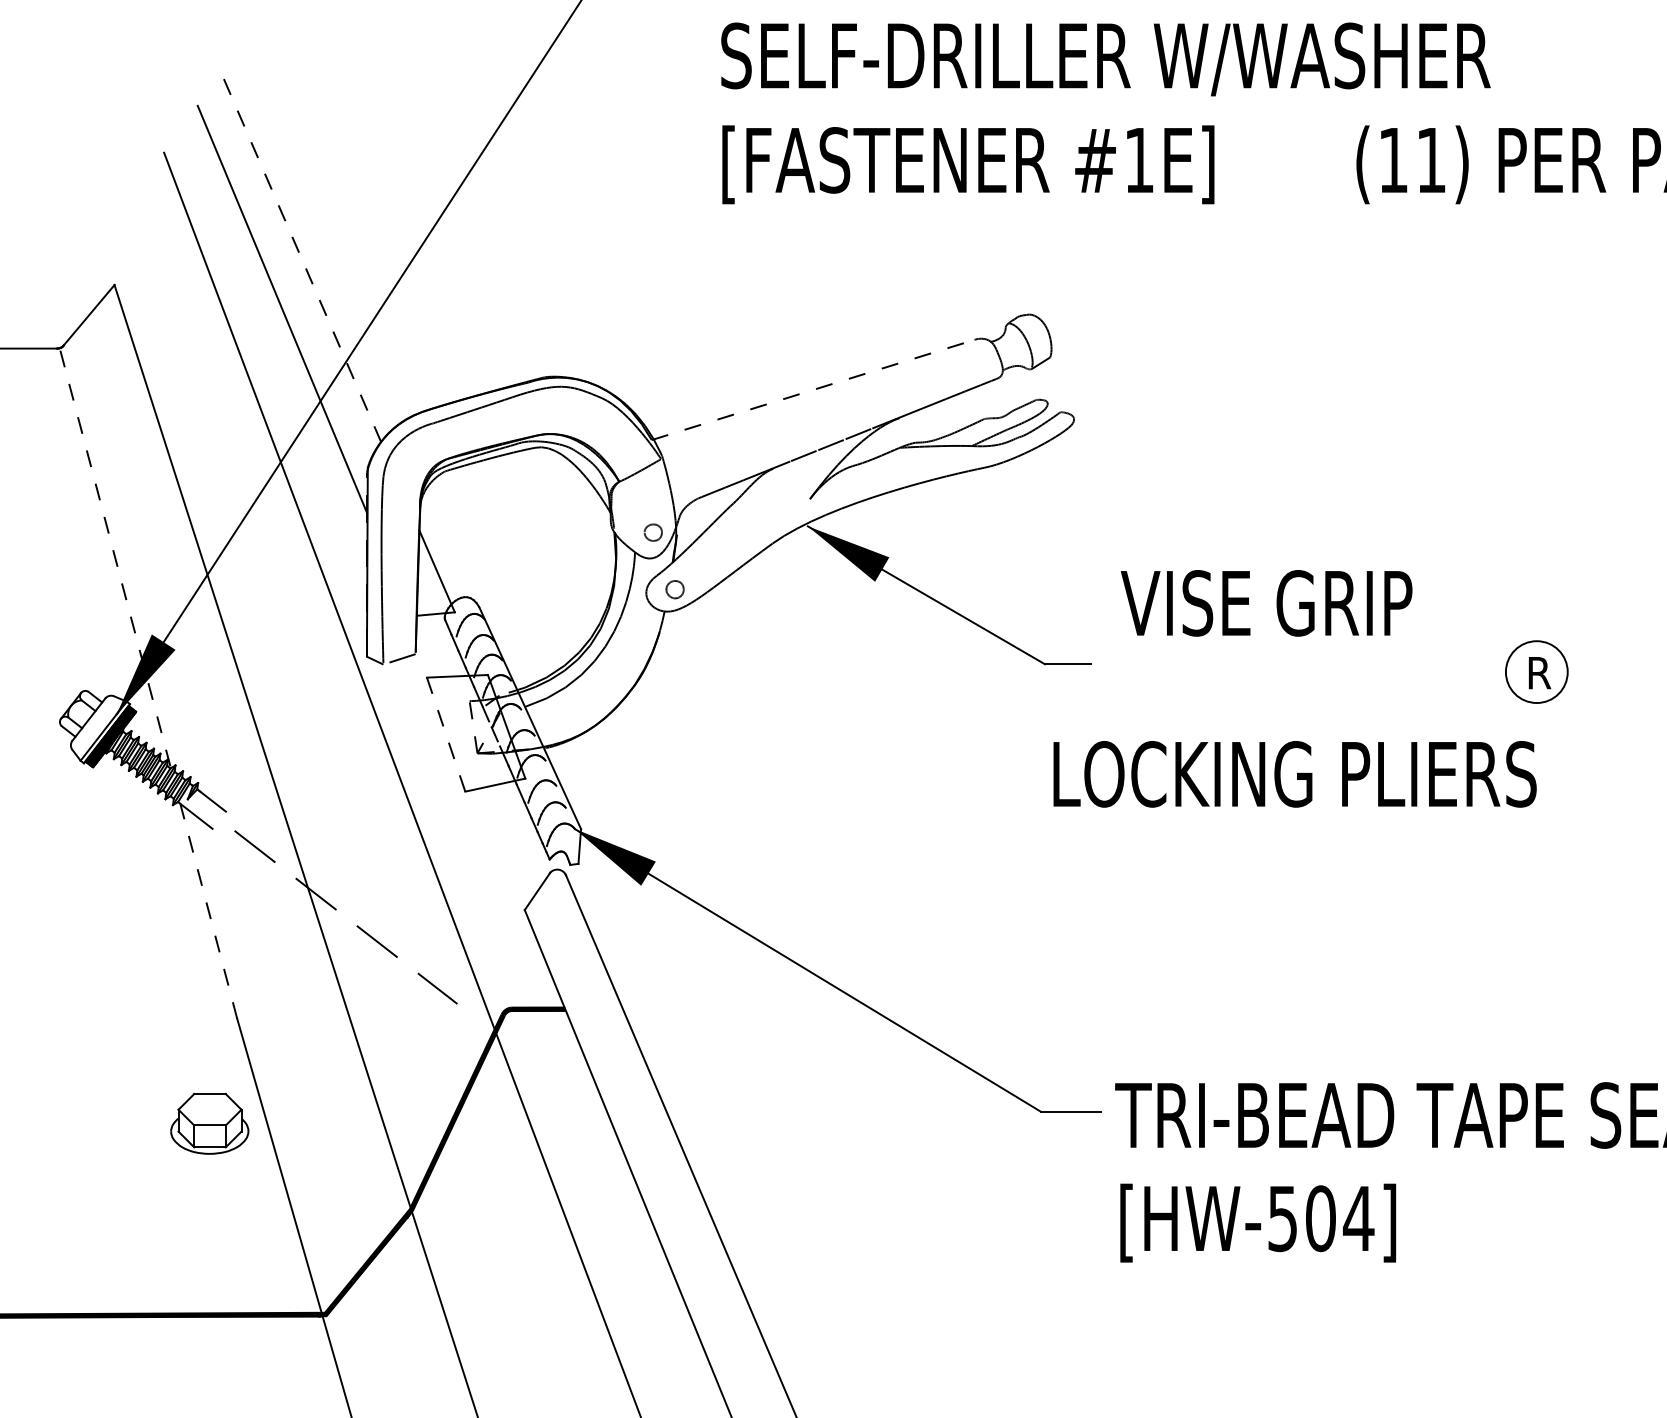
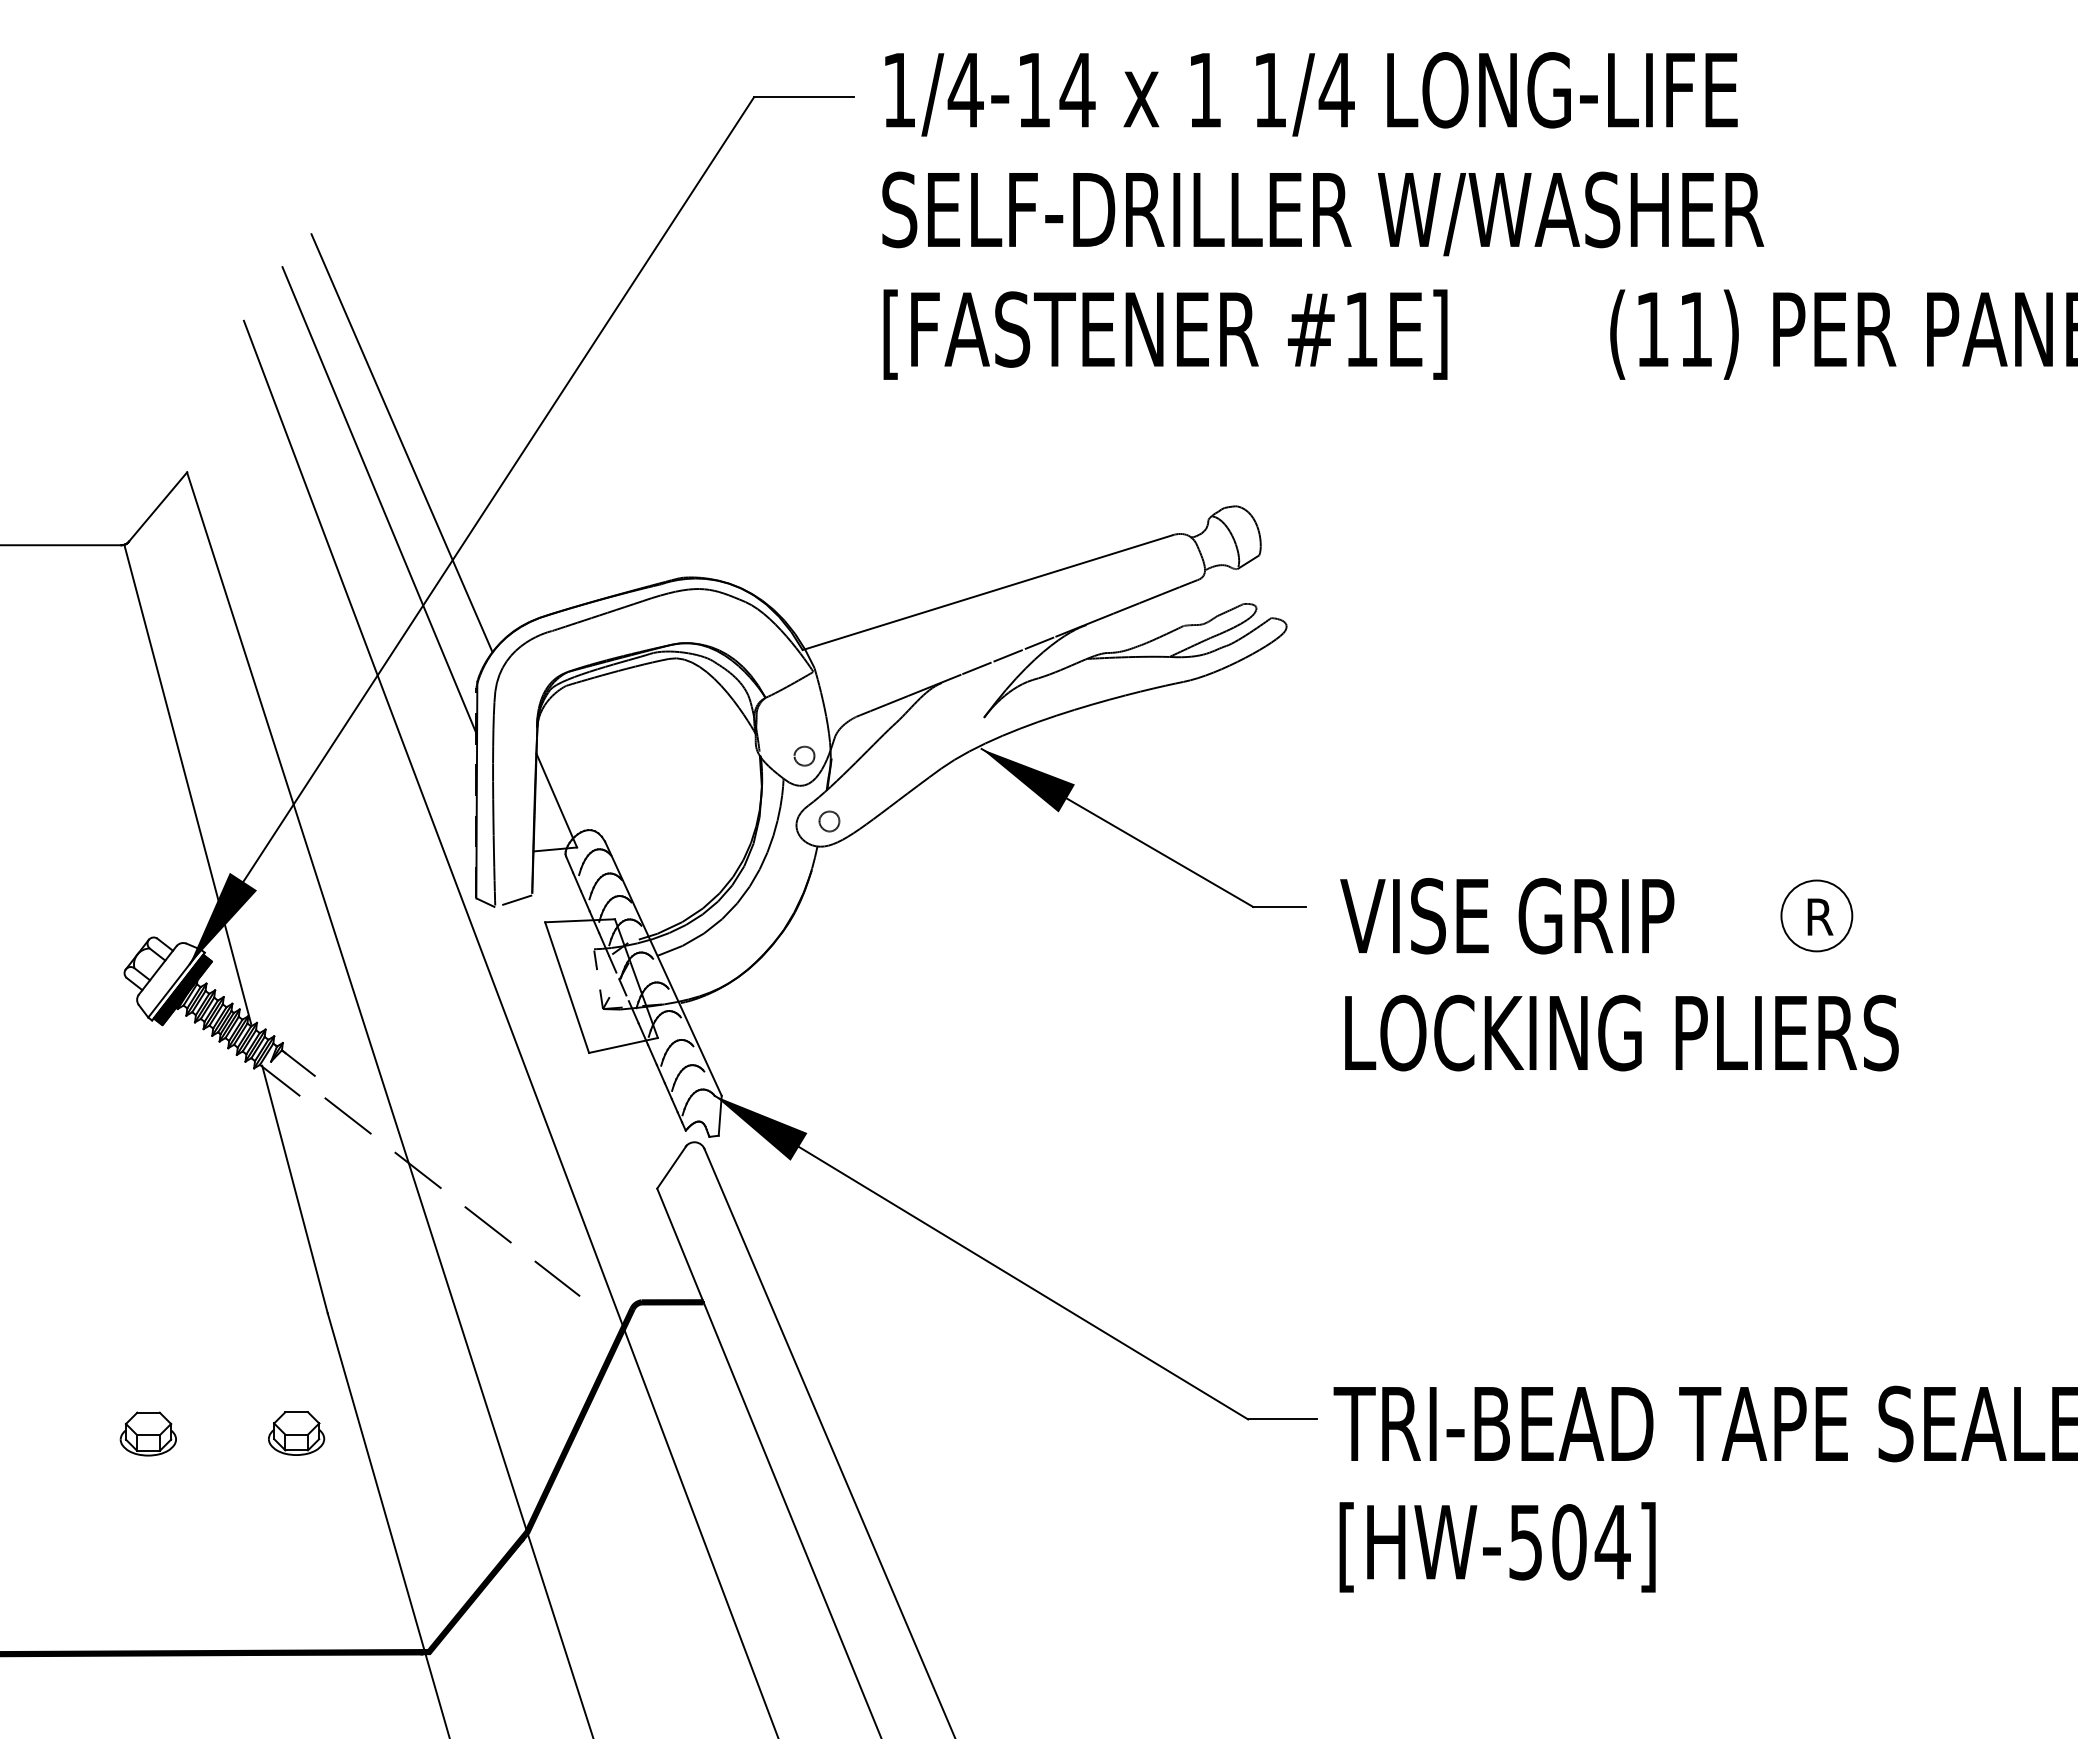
line: (302, 259) -> (402, 443), dashed -> solid
line: (813, 389) -> (987, 592), dashed -> solid
line: (114, 557) -> (187, 784), dashed -> solid
text: (1266, 603) -> (1507, 916), moved
line: (446, 734) -> (567, 987), dashed -> solid
text: (1294, 773) -> (1621, 1032), moved
line: (208, 910) -> (294, 1189), dashed -> solid
part: (79, 1123) -> (147, 1433), added
part: (209, 1123) -> (296, 1433), size x0.62

